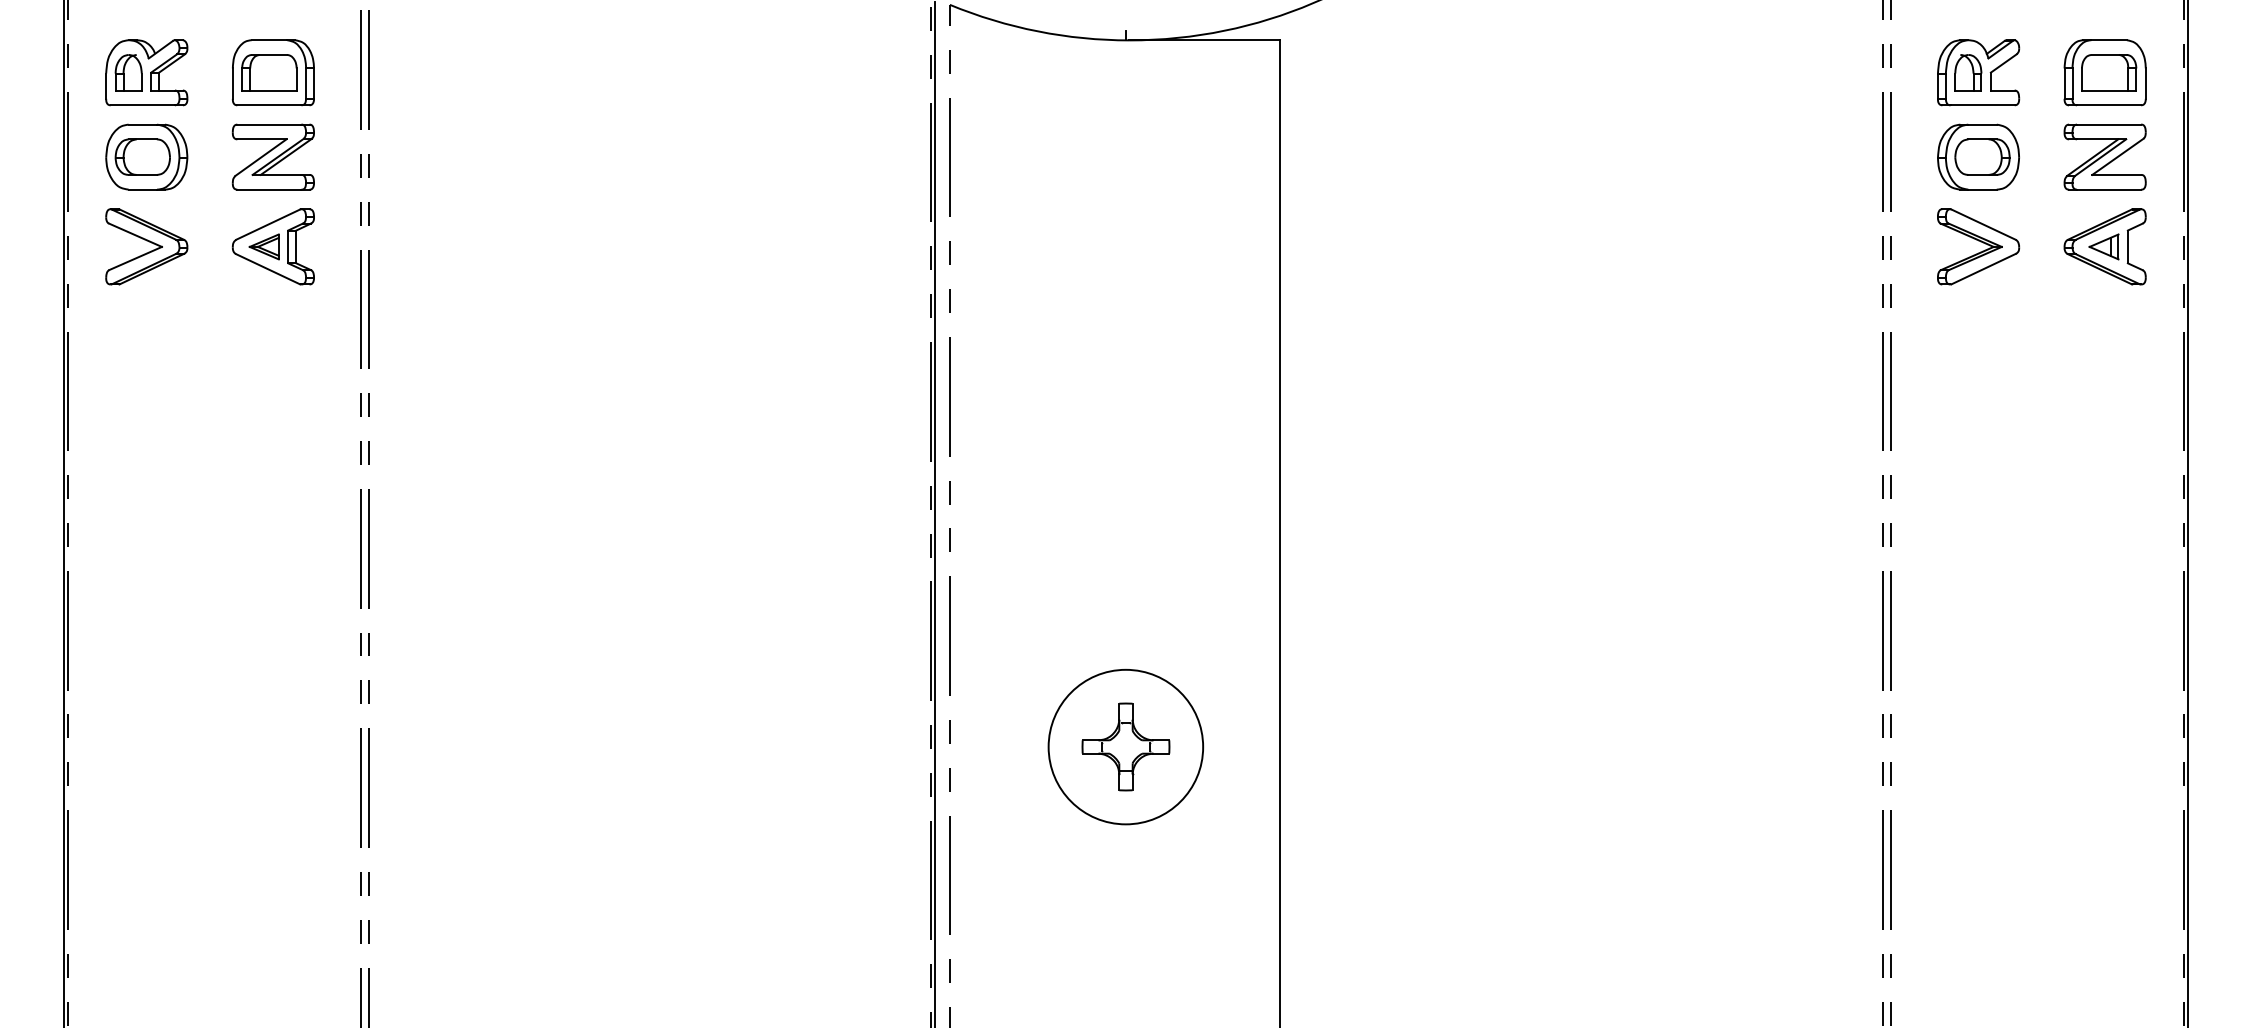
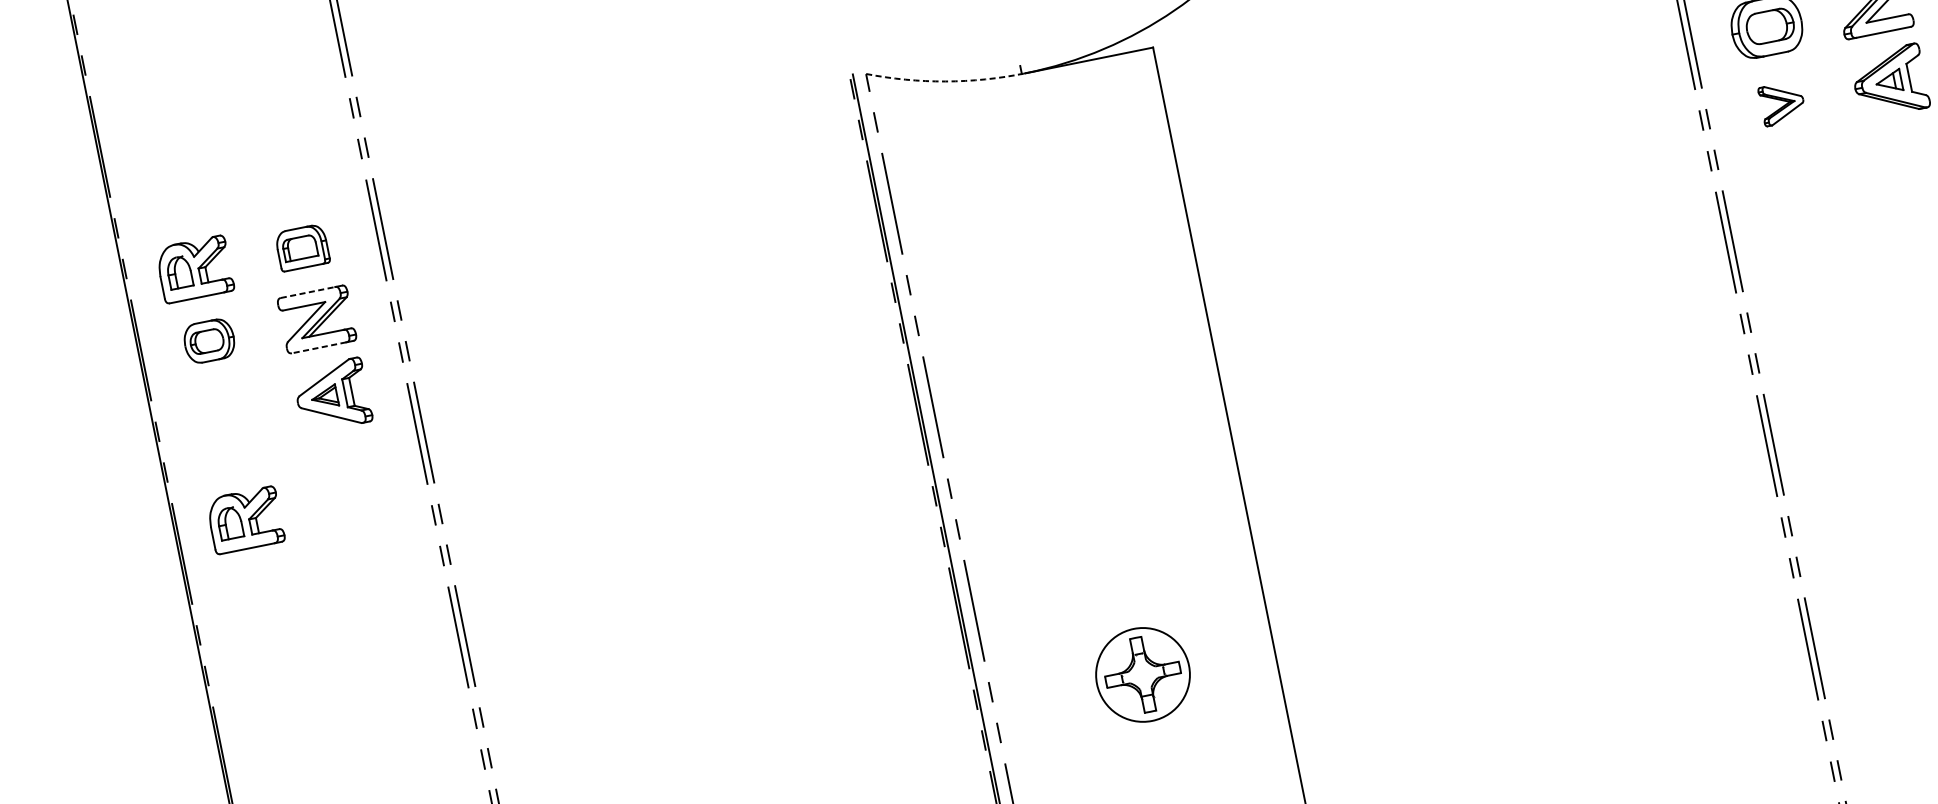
arc: (1037, 31) -> (945, 81), solid -> dashed
part: (272, 72) -> (301, 247), size x0.7
line: (269, 124) -> (308, 292), solid -> dashed
part: (146, 156) -> (209, 340), size x0.7
line: (268, 189) -> (318, 347), solid -> dashed
part: (146, 246) -> (224, 417), removed
part: (1978, 246) -> (1782, 103), size x0.6
part: (146, 367) -> (245, 520), added
circle: (1125, 746) -> (1142, 674), size x0.7

